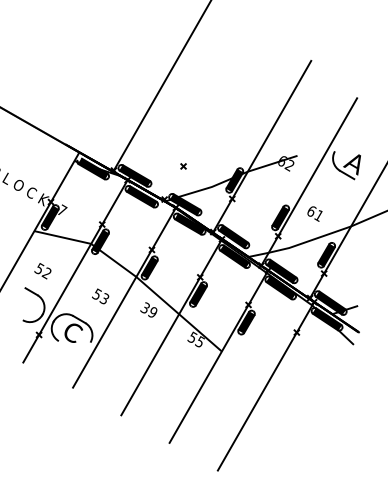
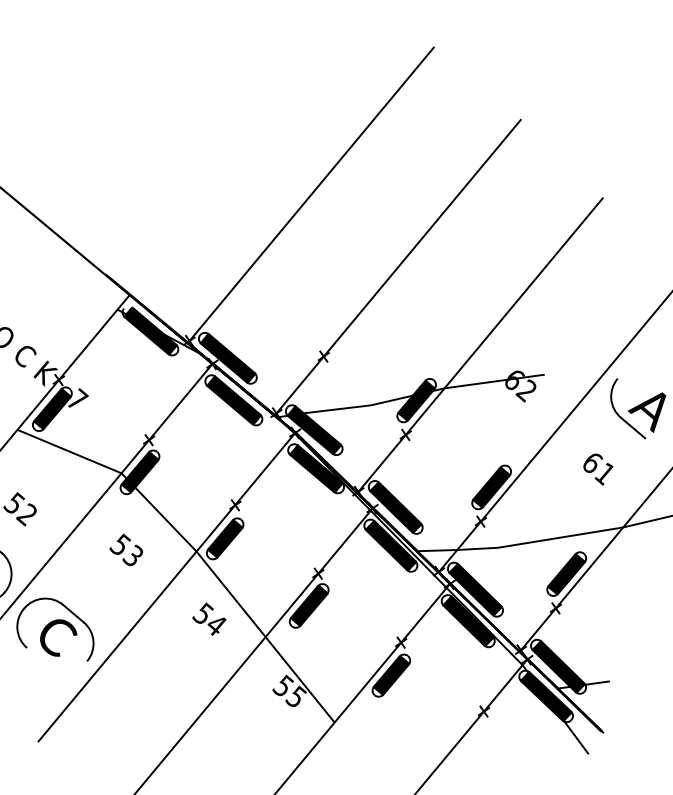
line: (212, 114) -> (396, 267), added
text: (314, 213) -> (597, 467), moved
text: (100, 296) -> (126, 550), moved
text: (150, 310) -> (212, 620), 39 -> 54

